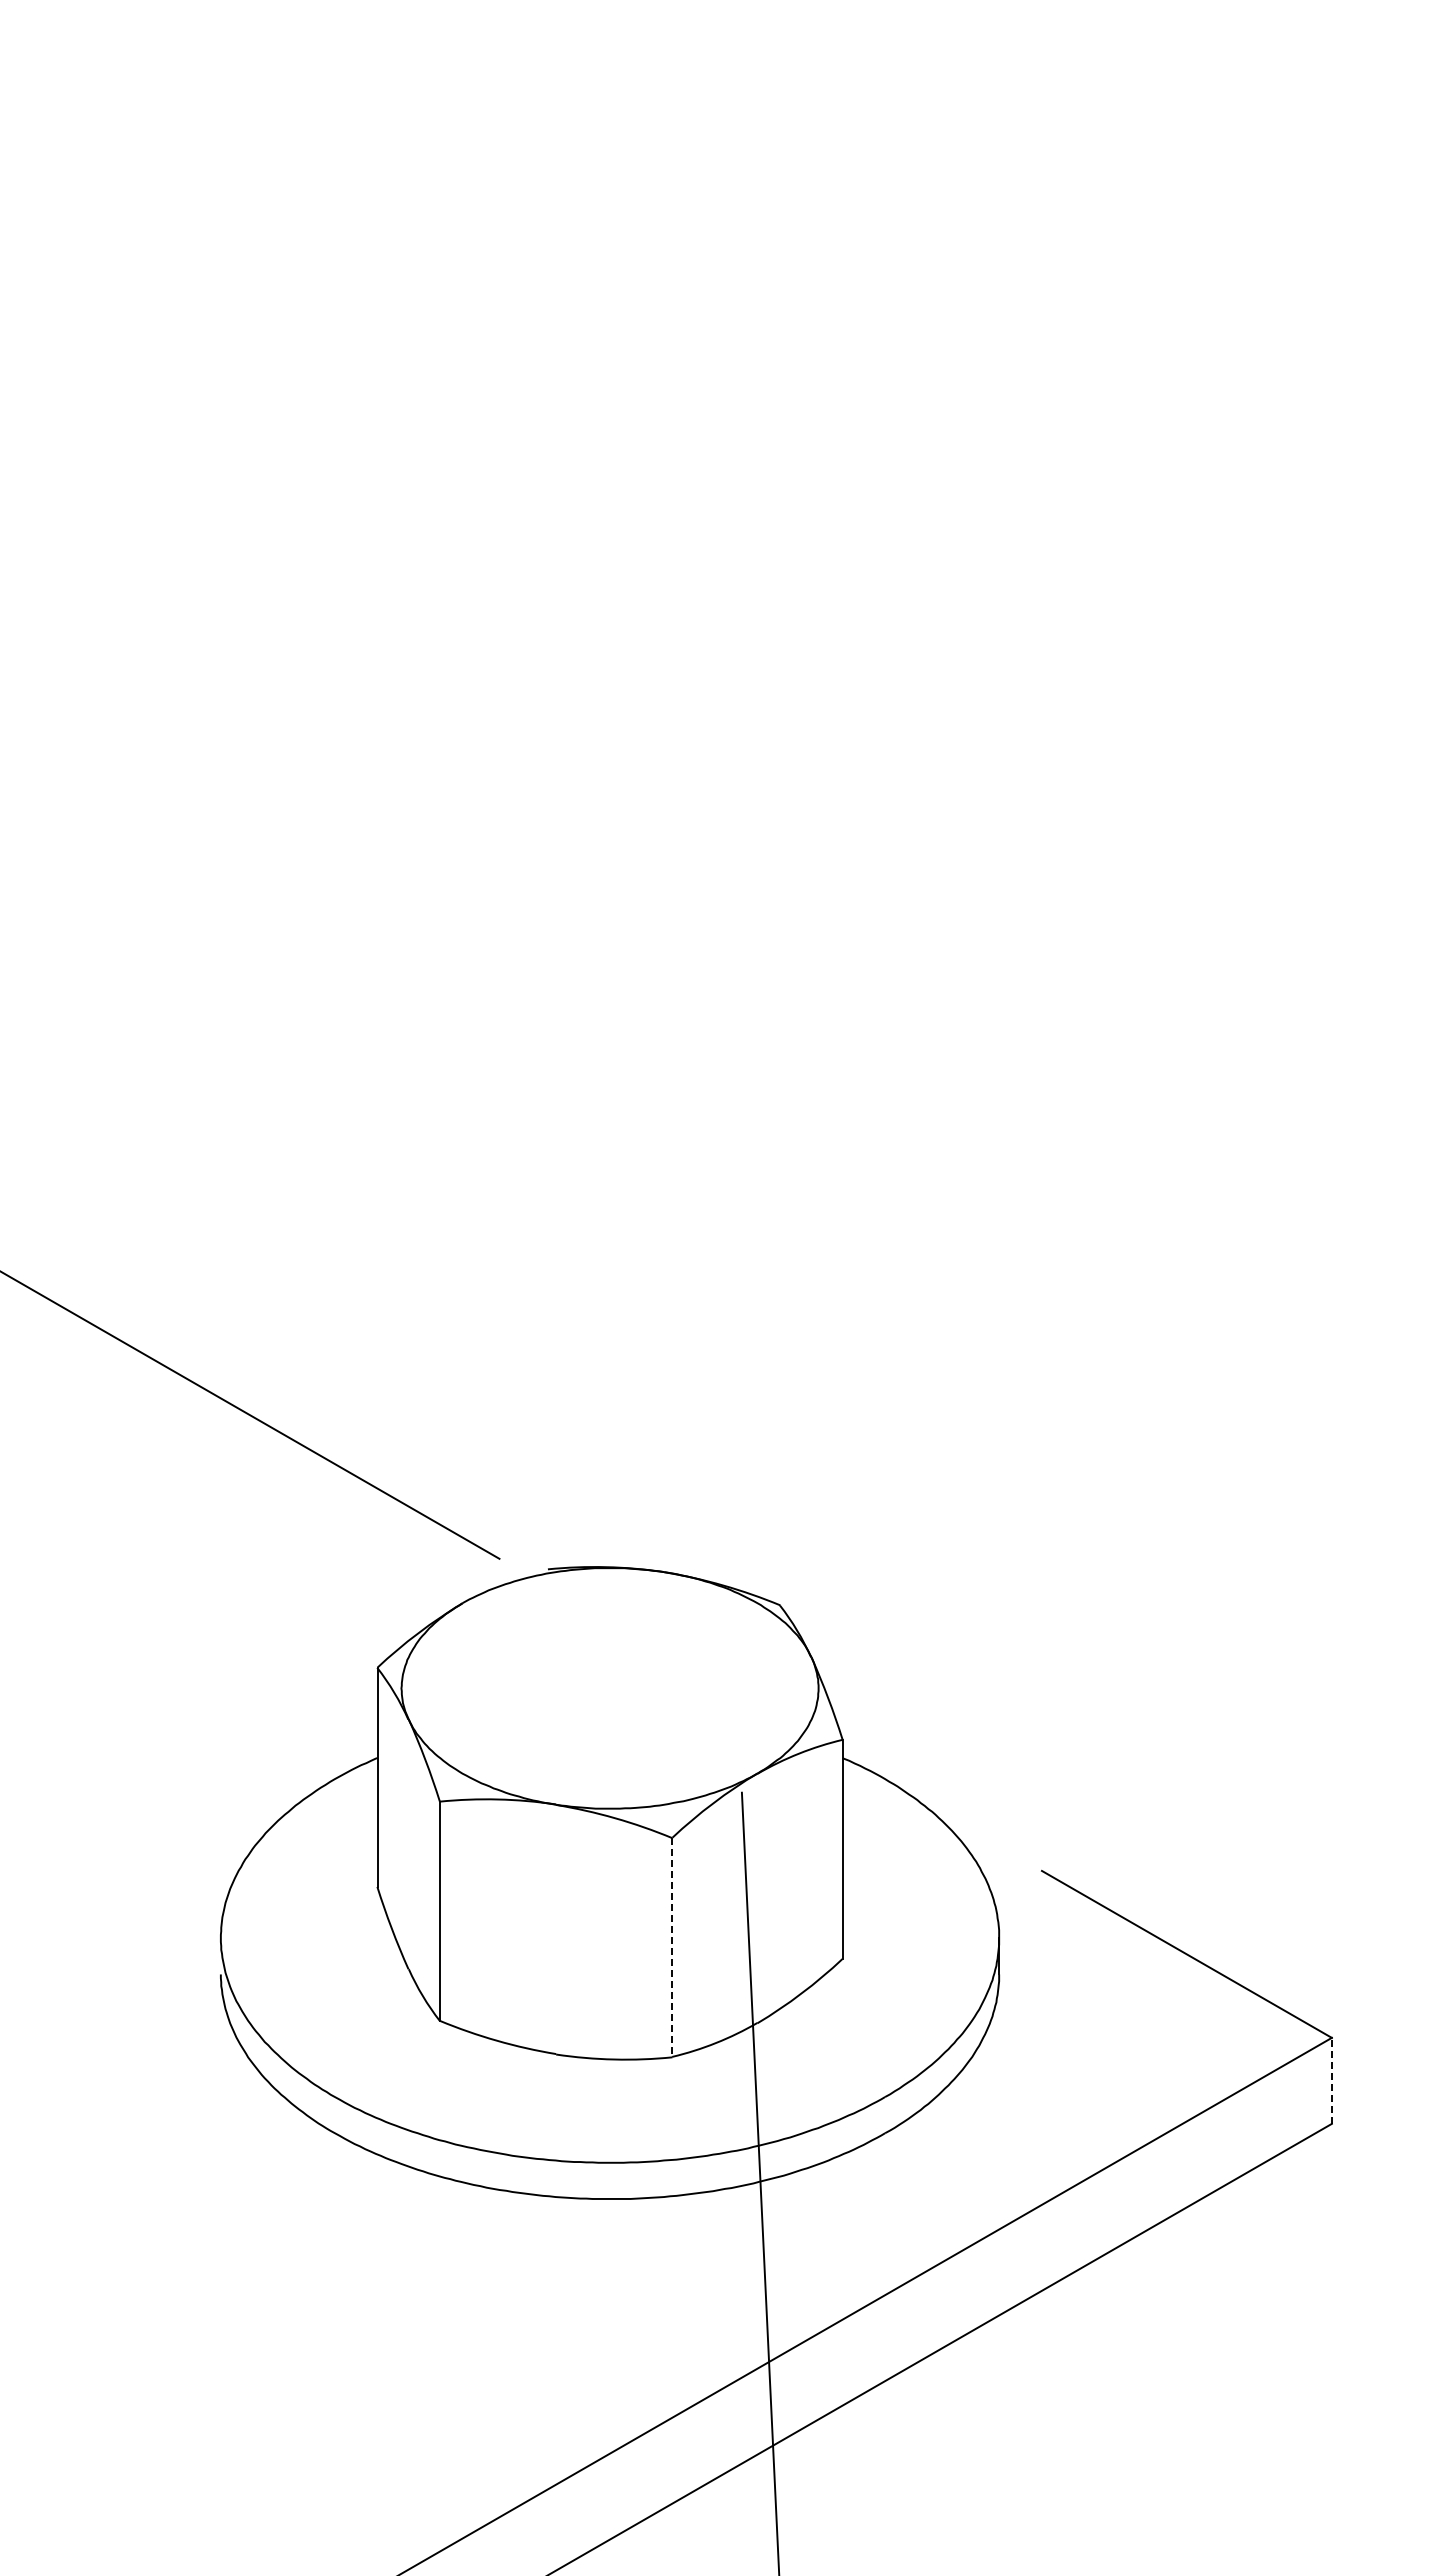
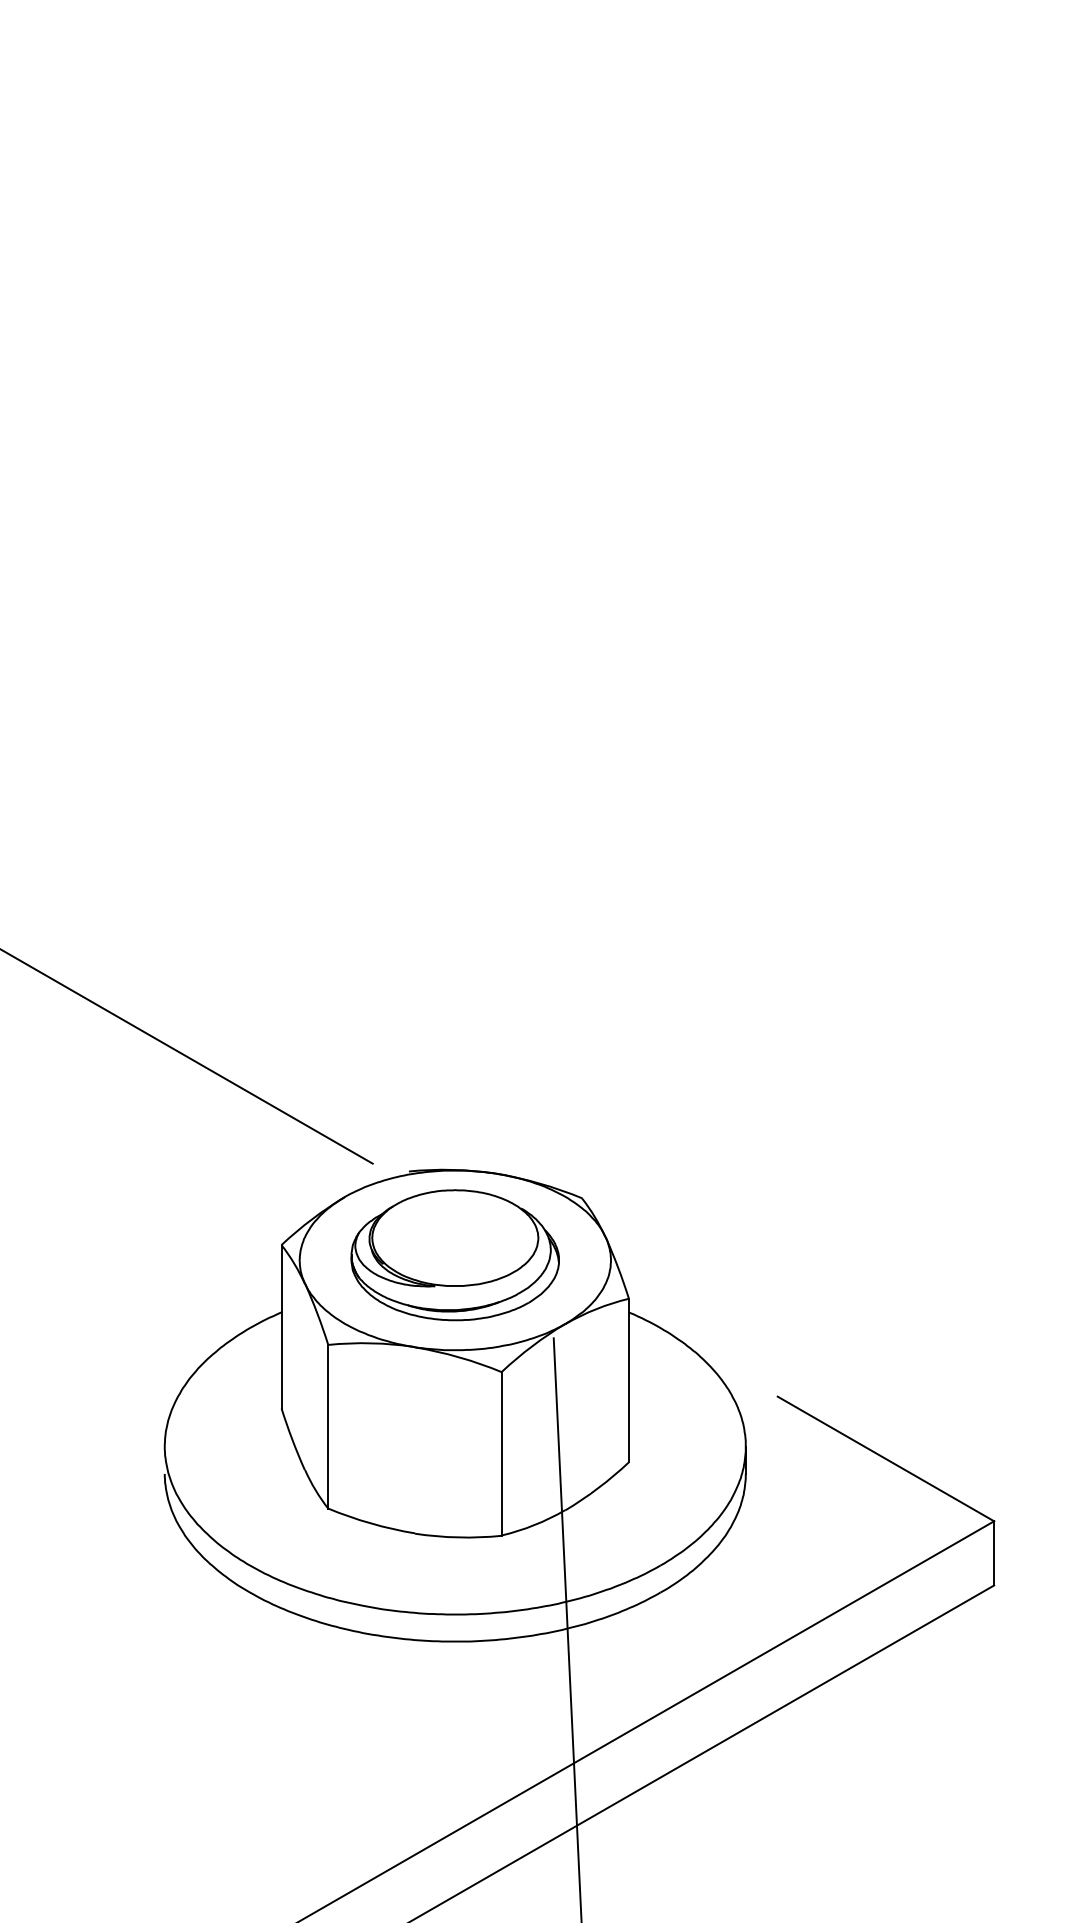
part: (609, 1681) -> (454, 1255), added
line: (672, 1947) -> (501, 1453), dashed -> solid
line: (1331, 2080) -> (993, 1553), dashed -> solid

